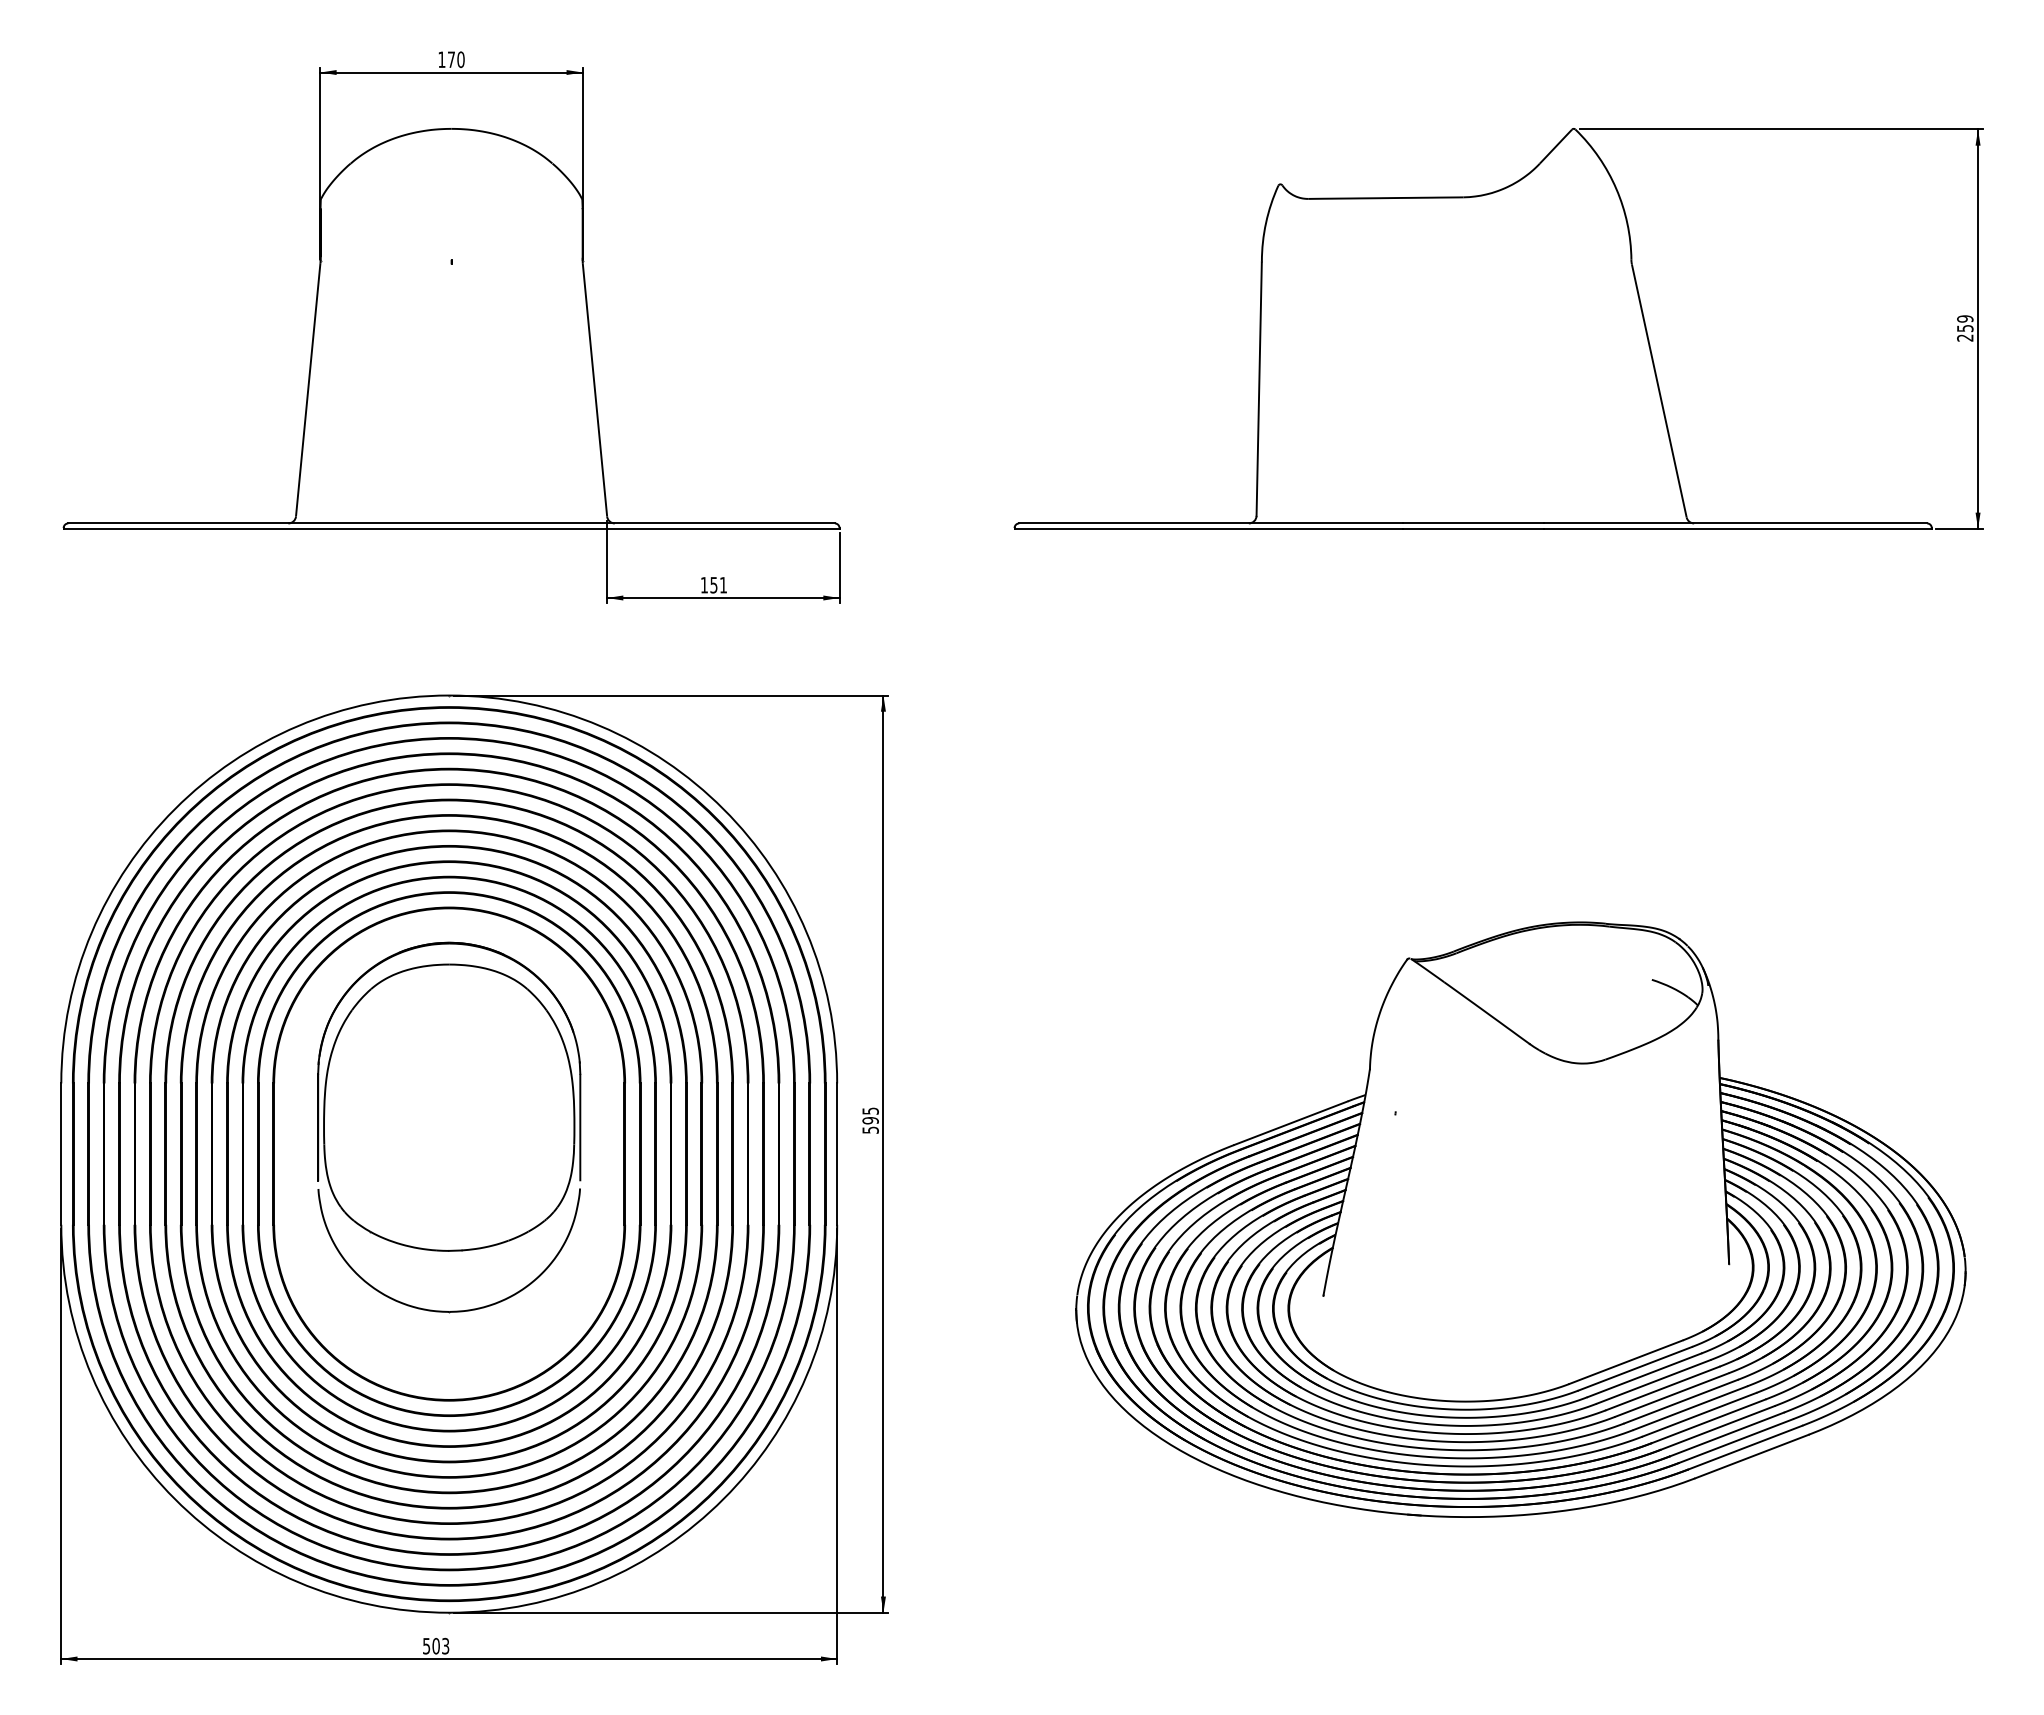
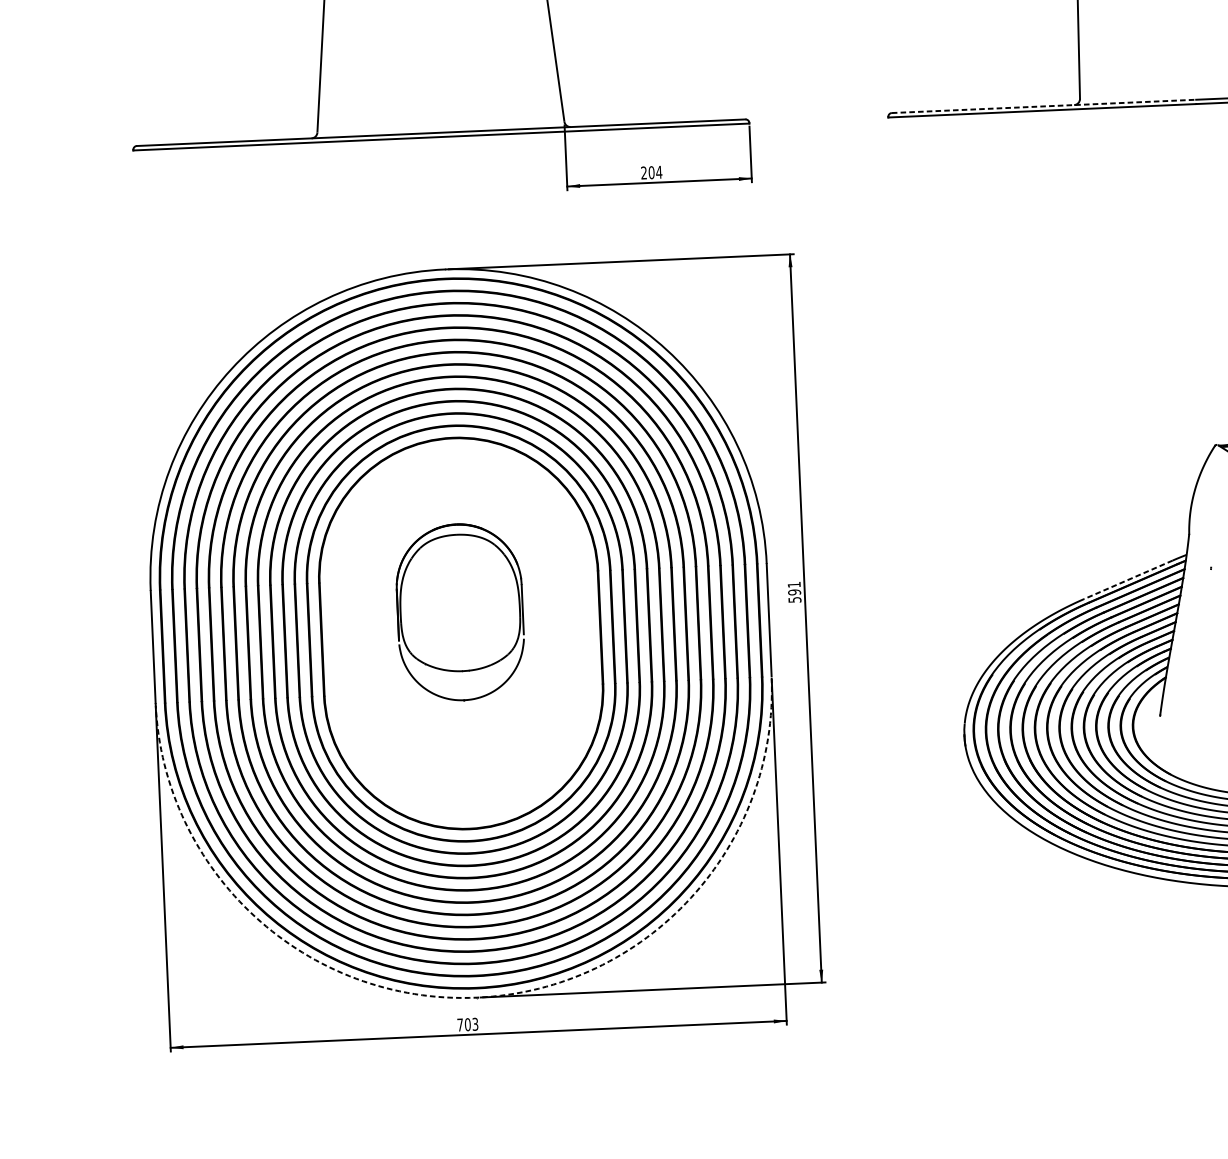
line: (1210, 523) -> (1043, 106), solid -> dashed
text: (713, 585) -> (651, 172), 151 -> 204
text: (870, 1110) -> (794, 584), 595 -> 591
line: (1291, 1123) -> (1128, 580), solid -> dashed
part: (449, 1127) -> (460, 612), size x0.6
arc: (449, 1612) -> (477, 997), solid -> dashed
text: (426, 1646) -> (460, 1025), 503 -> 703

